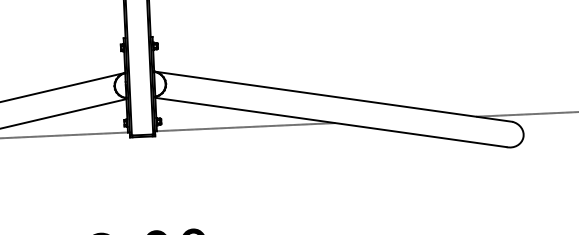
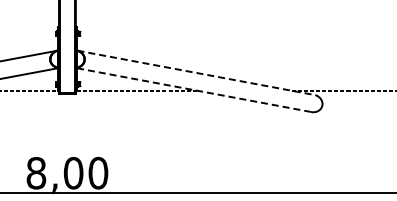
line: (333, 96) -> (196, 72), solid -> dashed
line: (330, 123) -> (193, 90), solid -> dashed

